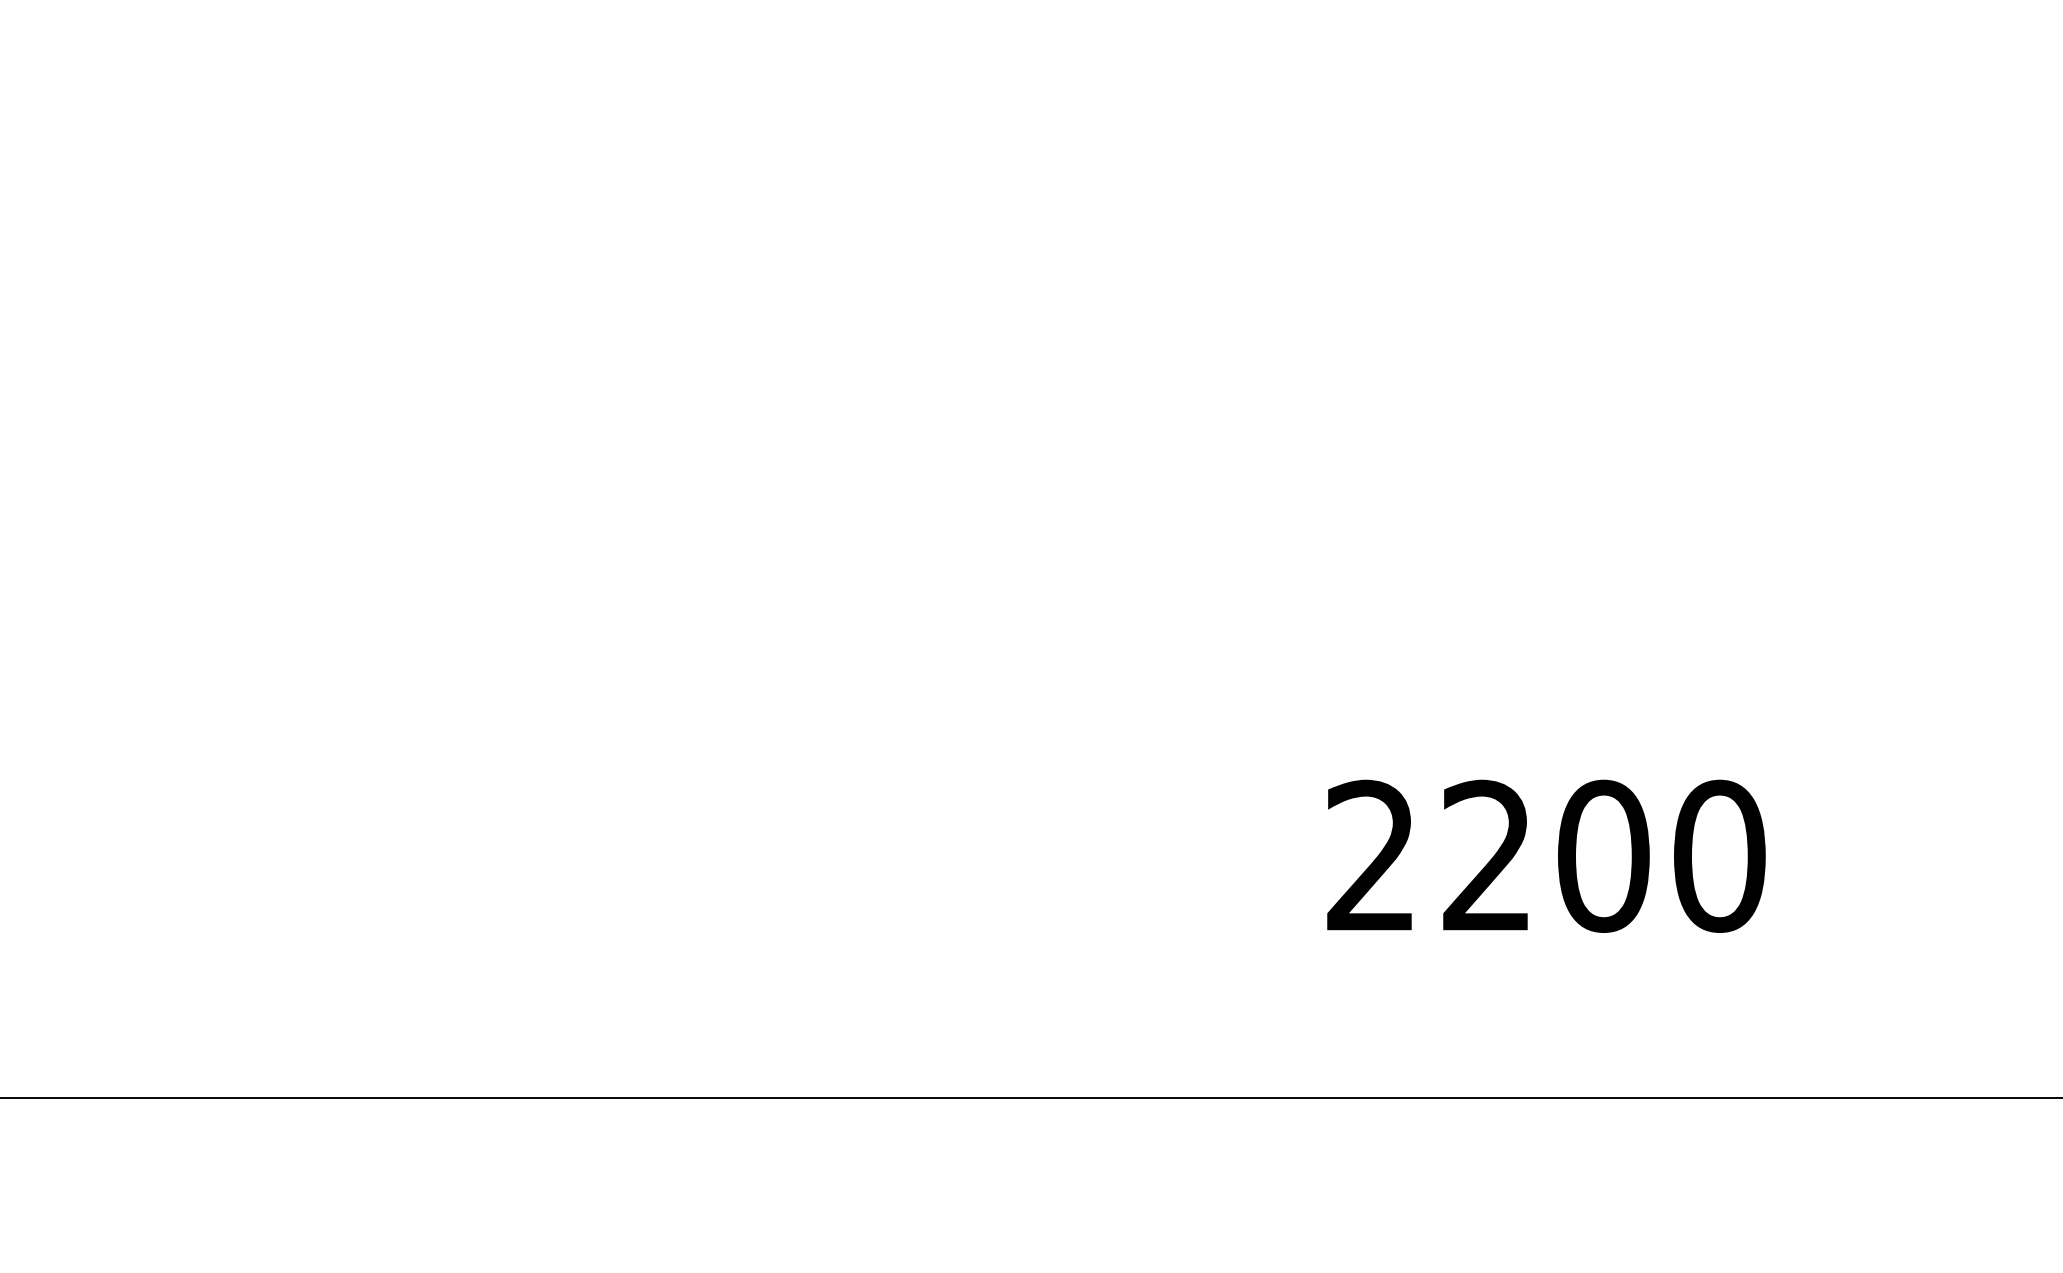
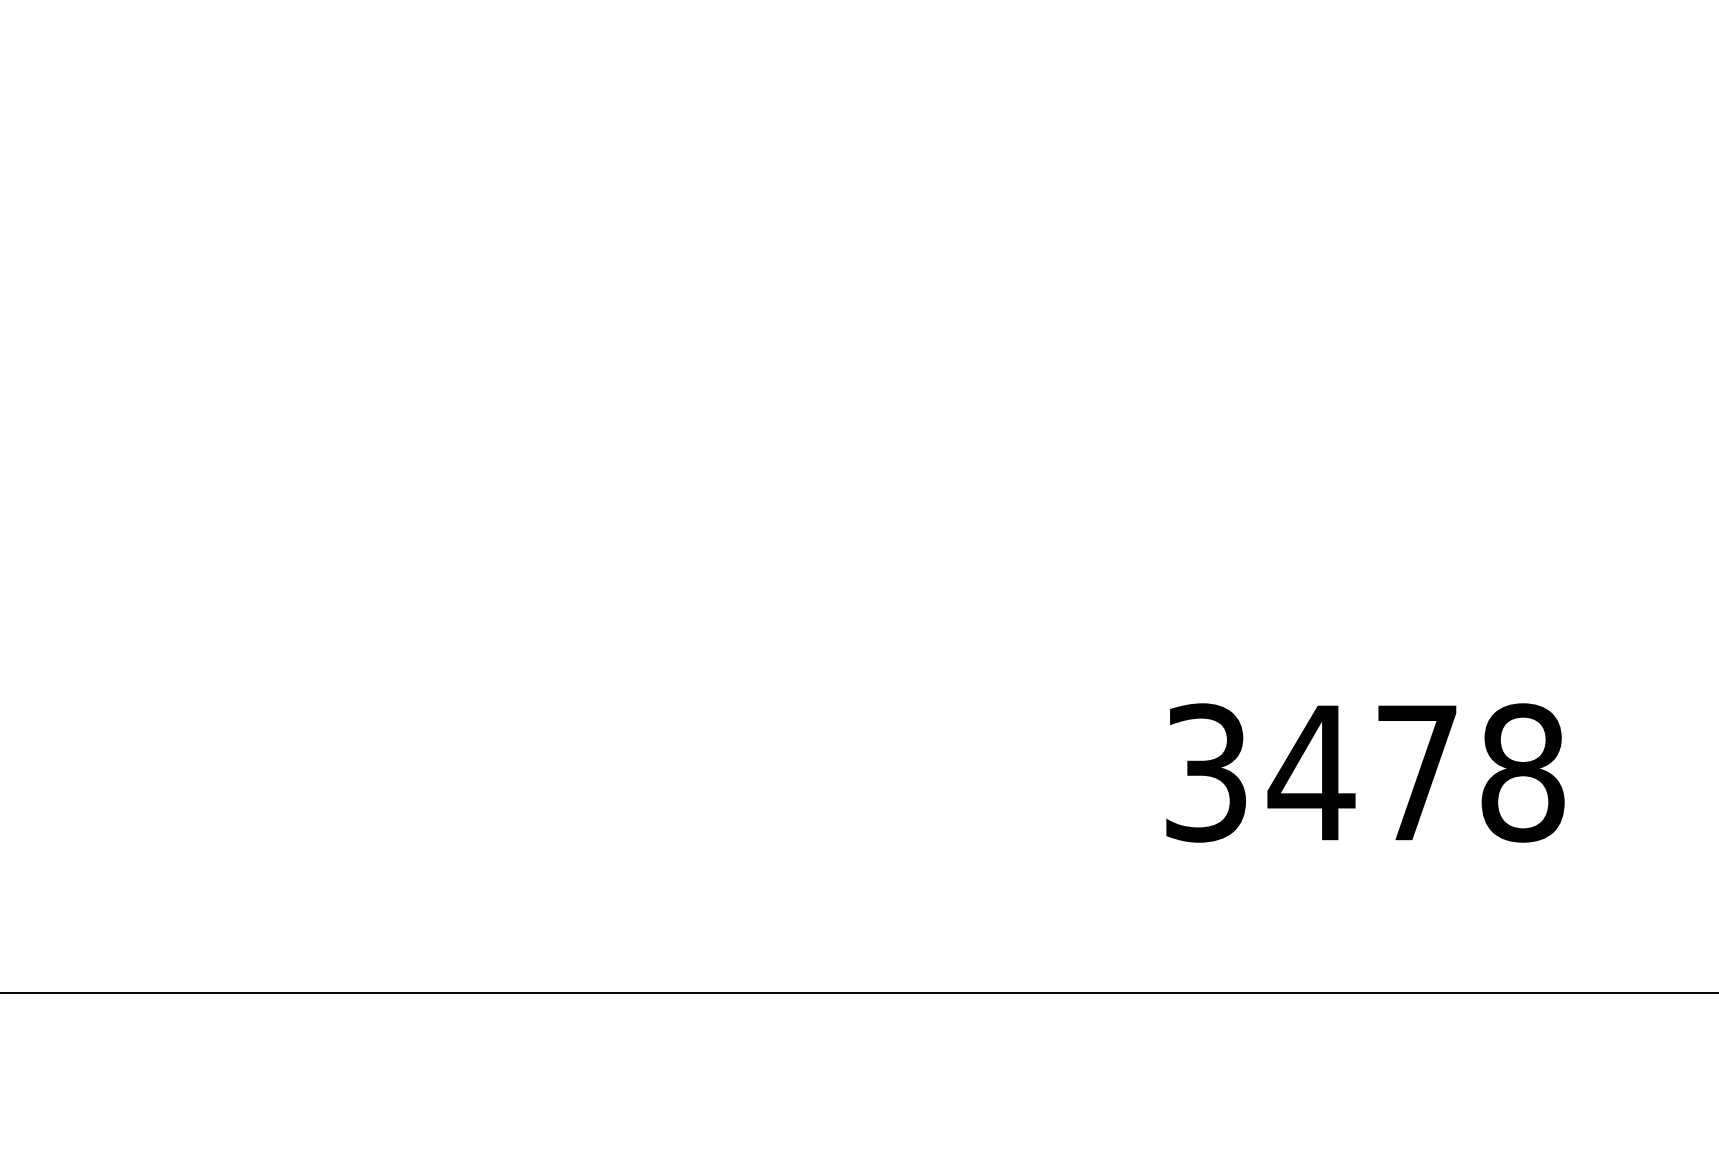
text: (1546, 855) -> (1365, 772), 2200 -> 3478

